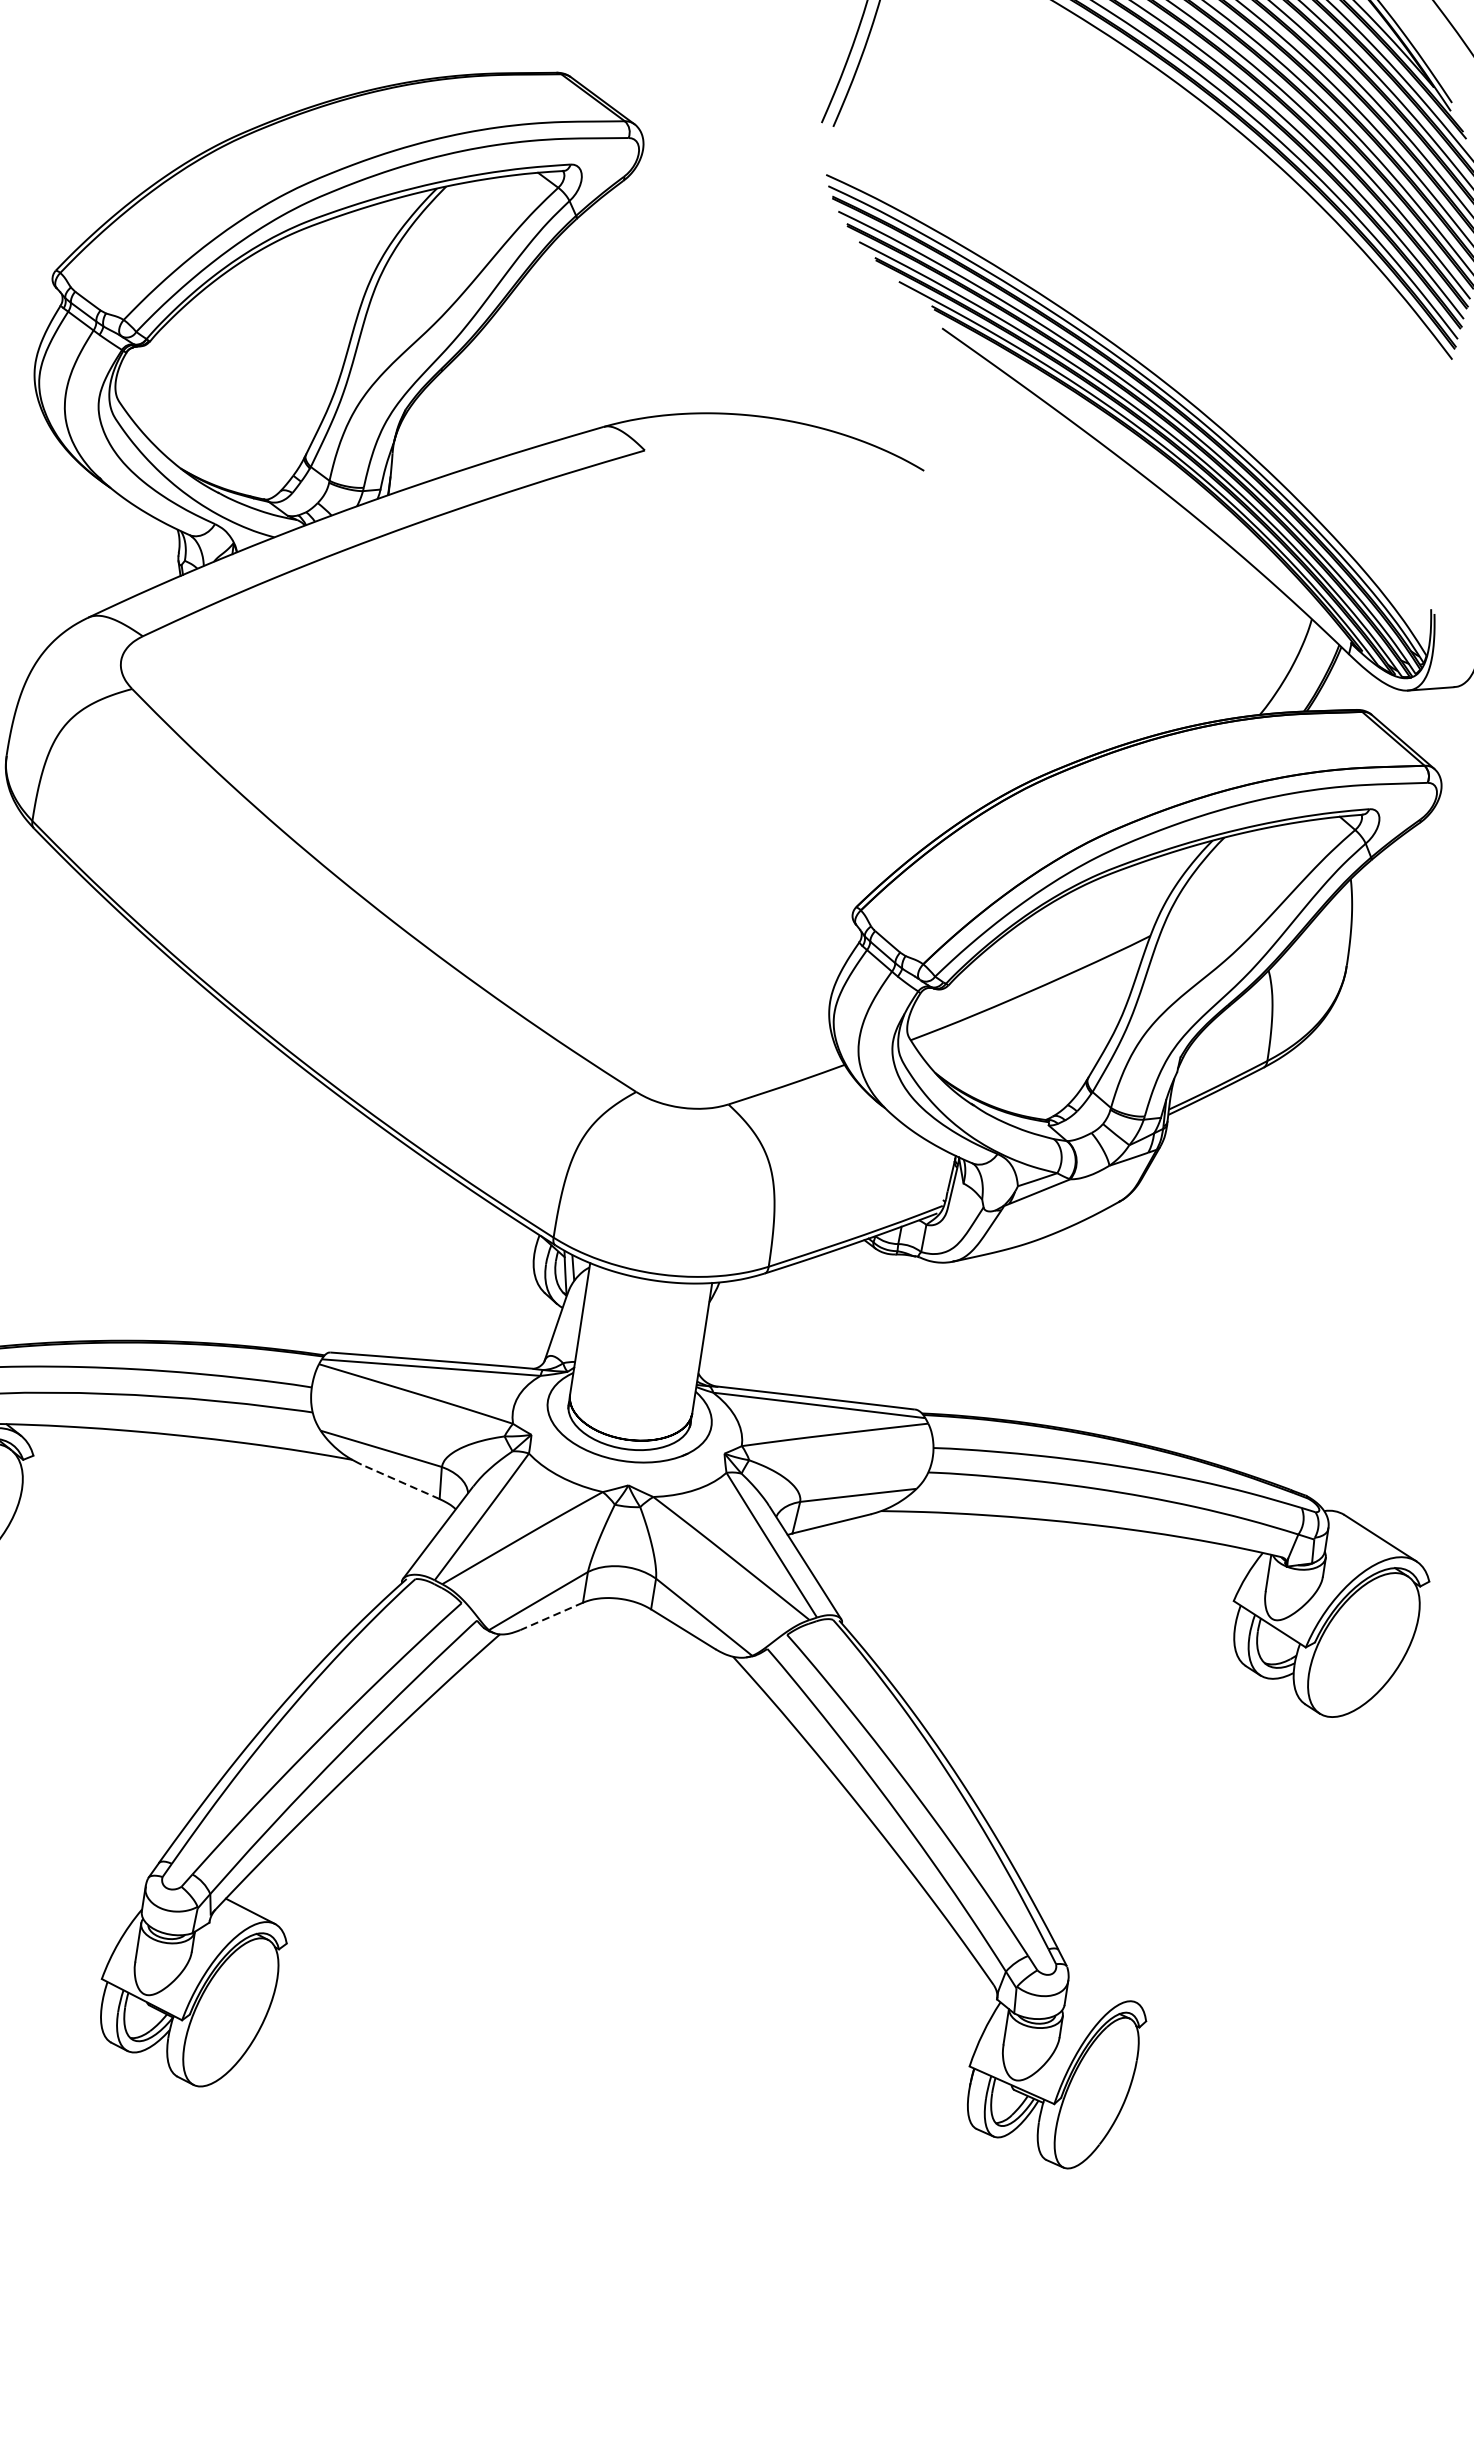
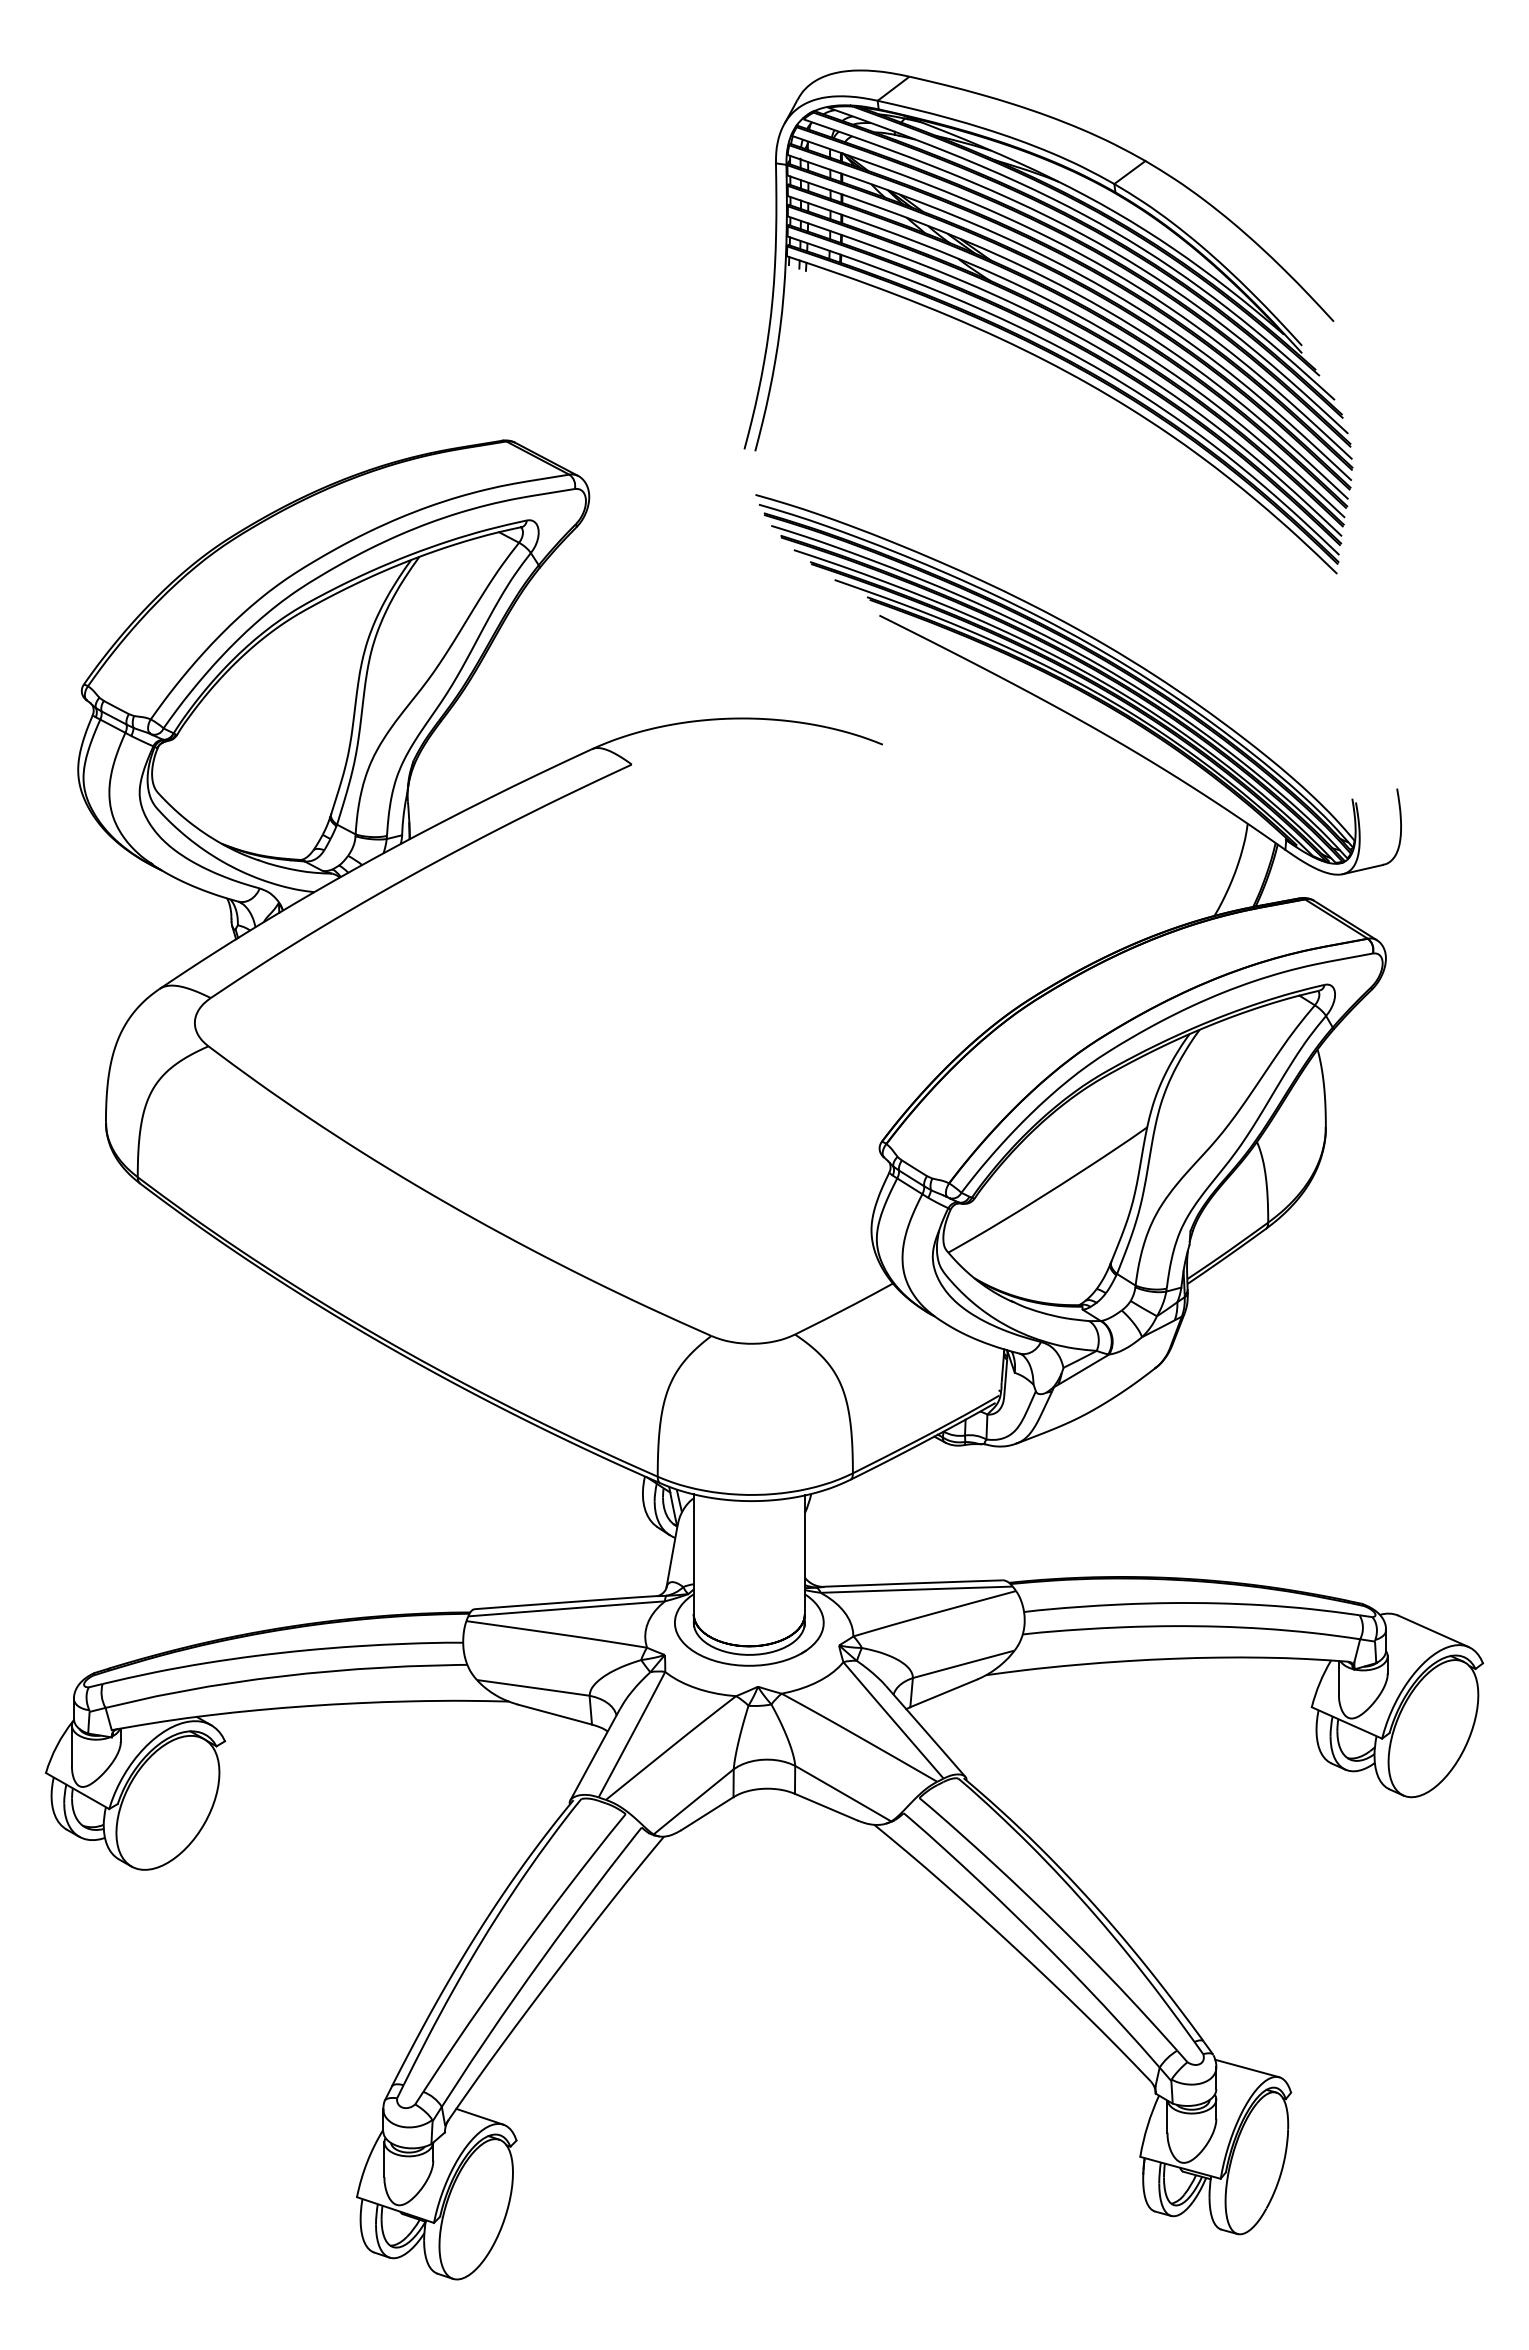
line: (400, 1481) -> (554, 1714), dashed -> solid
line: (551, 1616) -> (707, 1813), dashed -> solid
line: (1102, 1987) -> (1247, 2068), added

